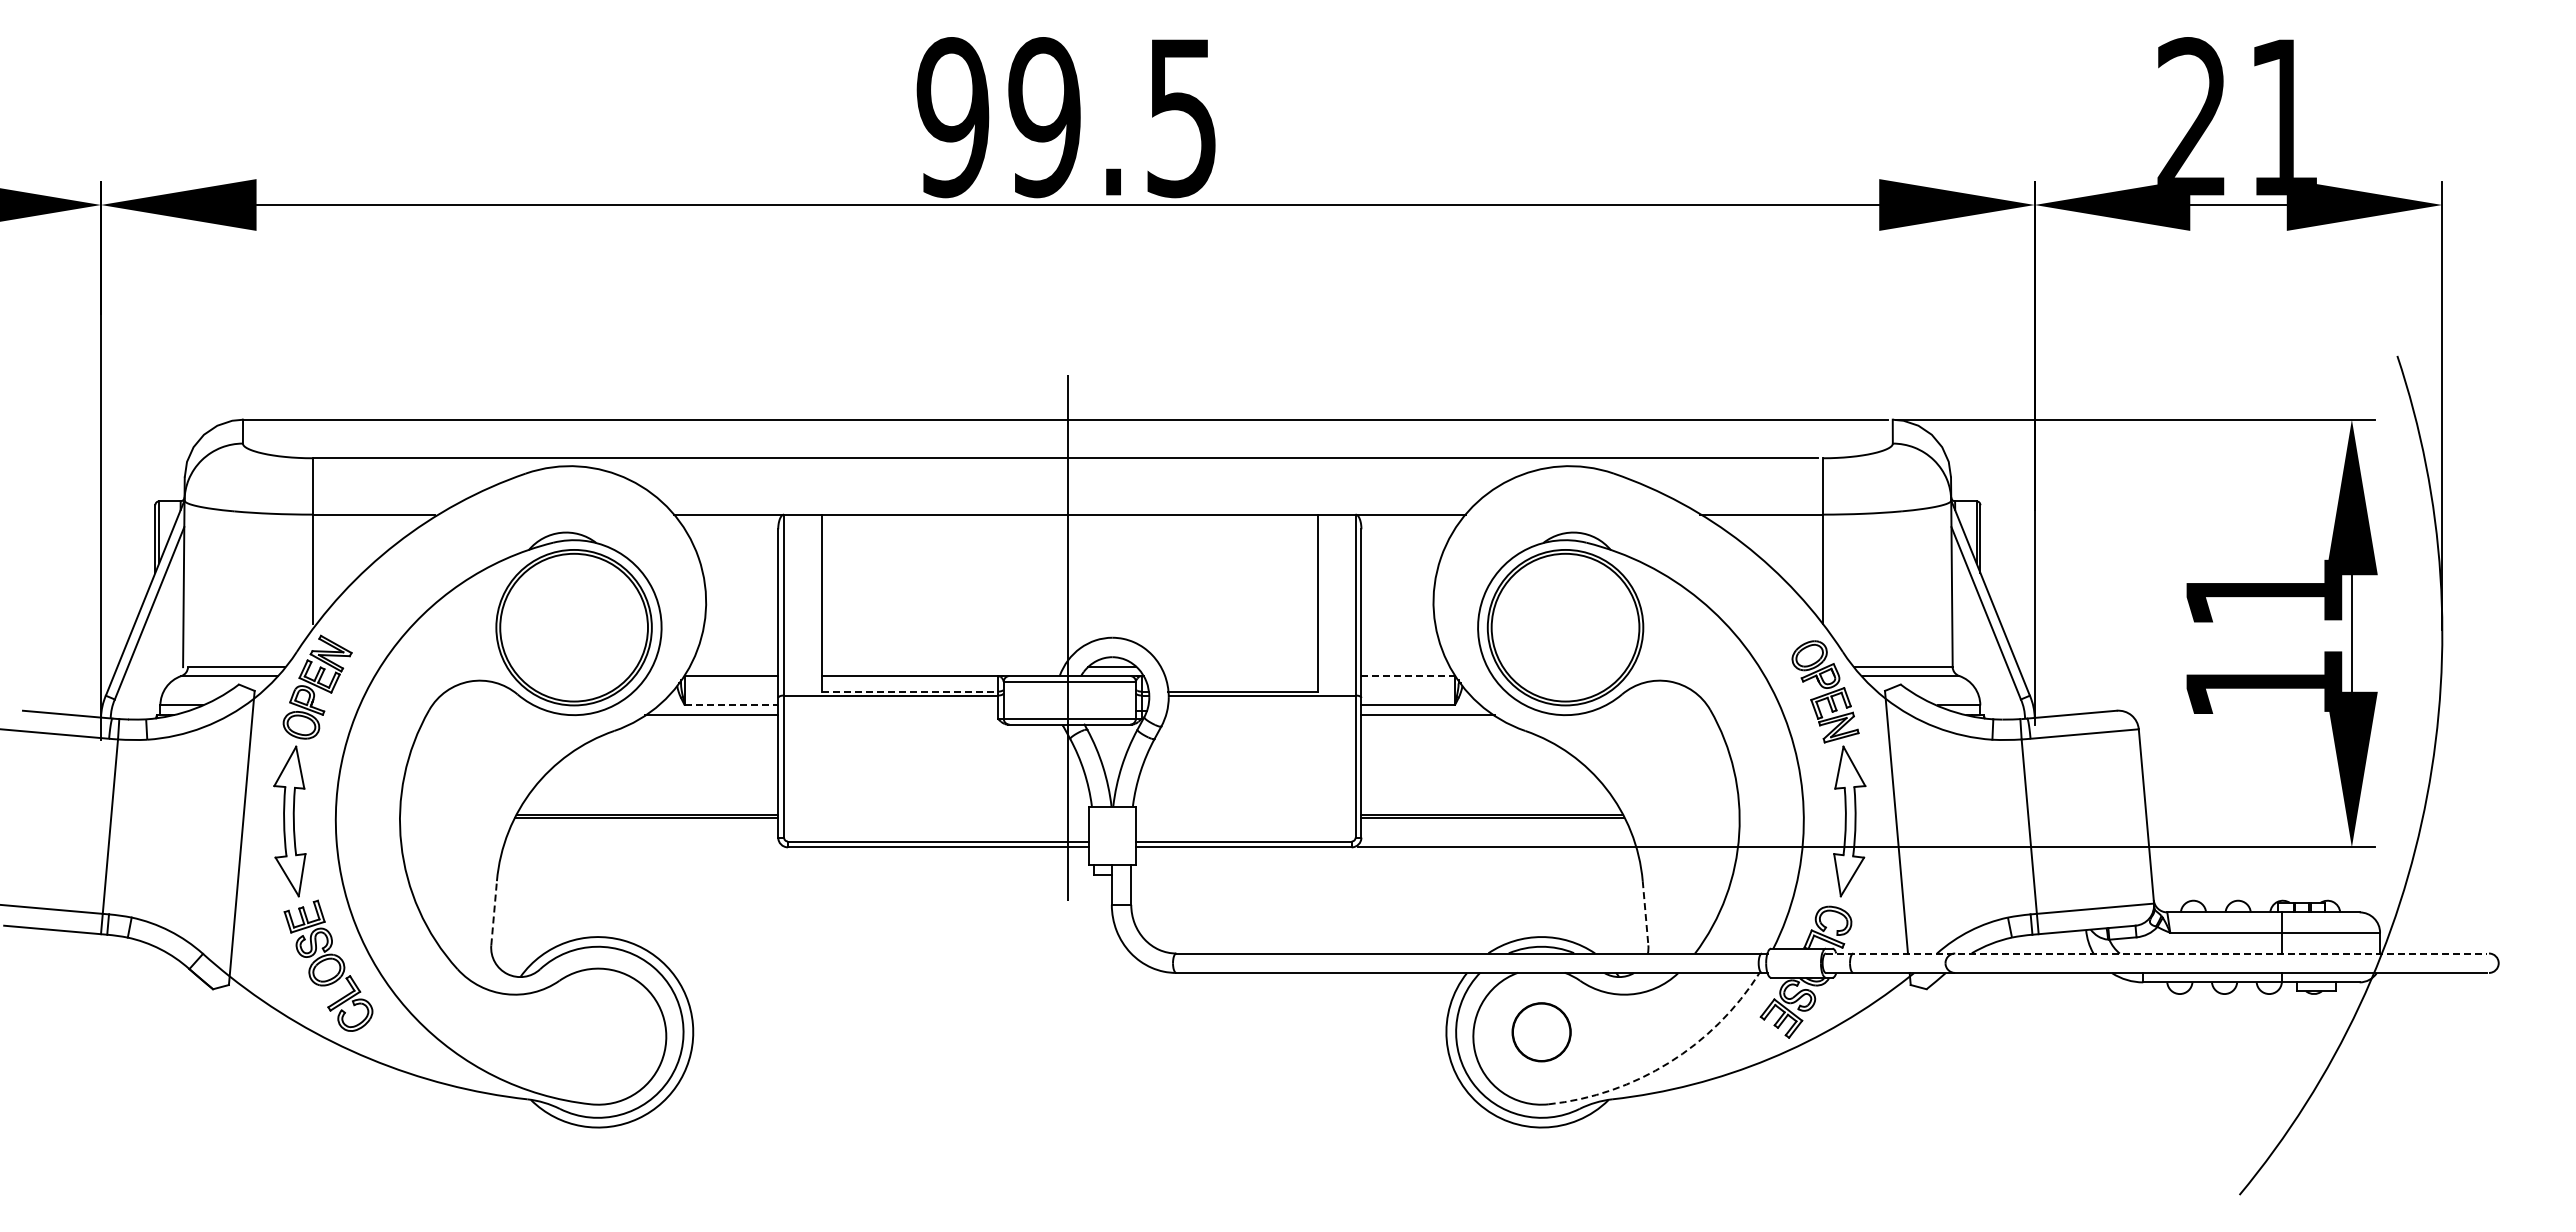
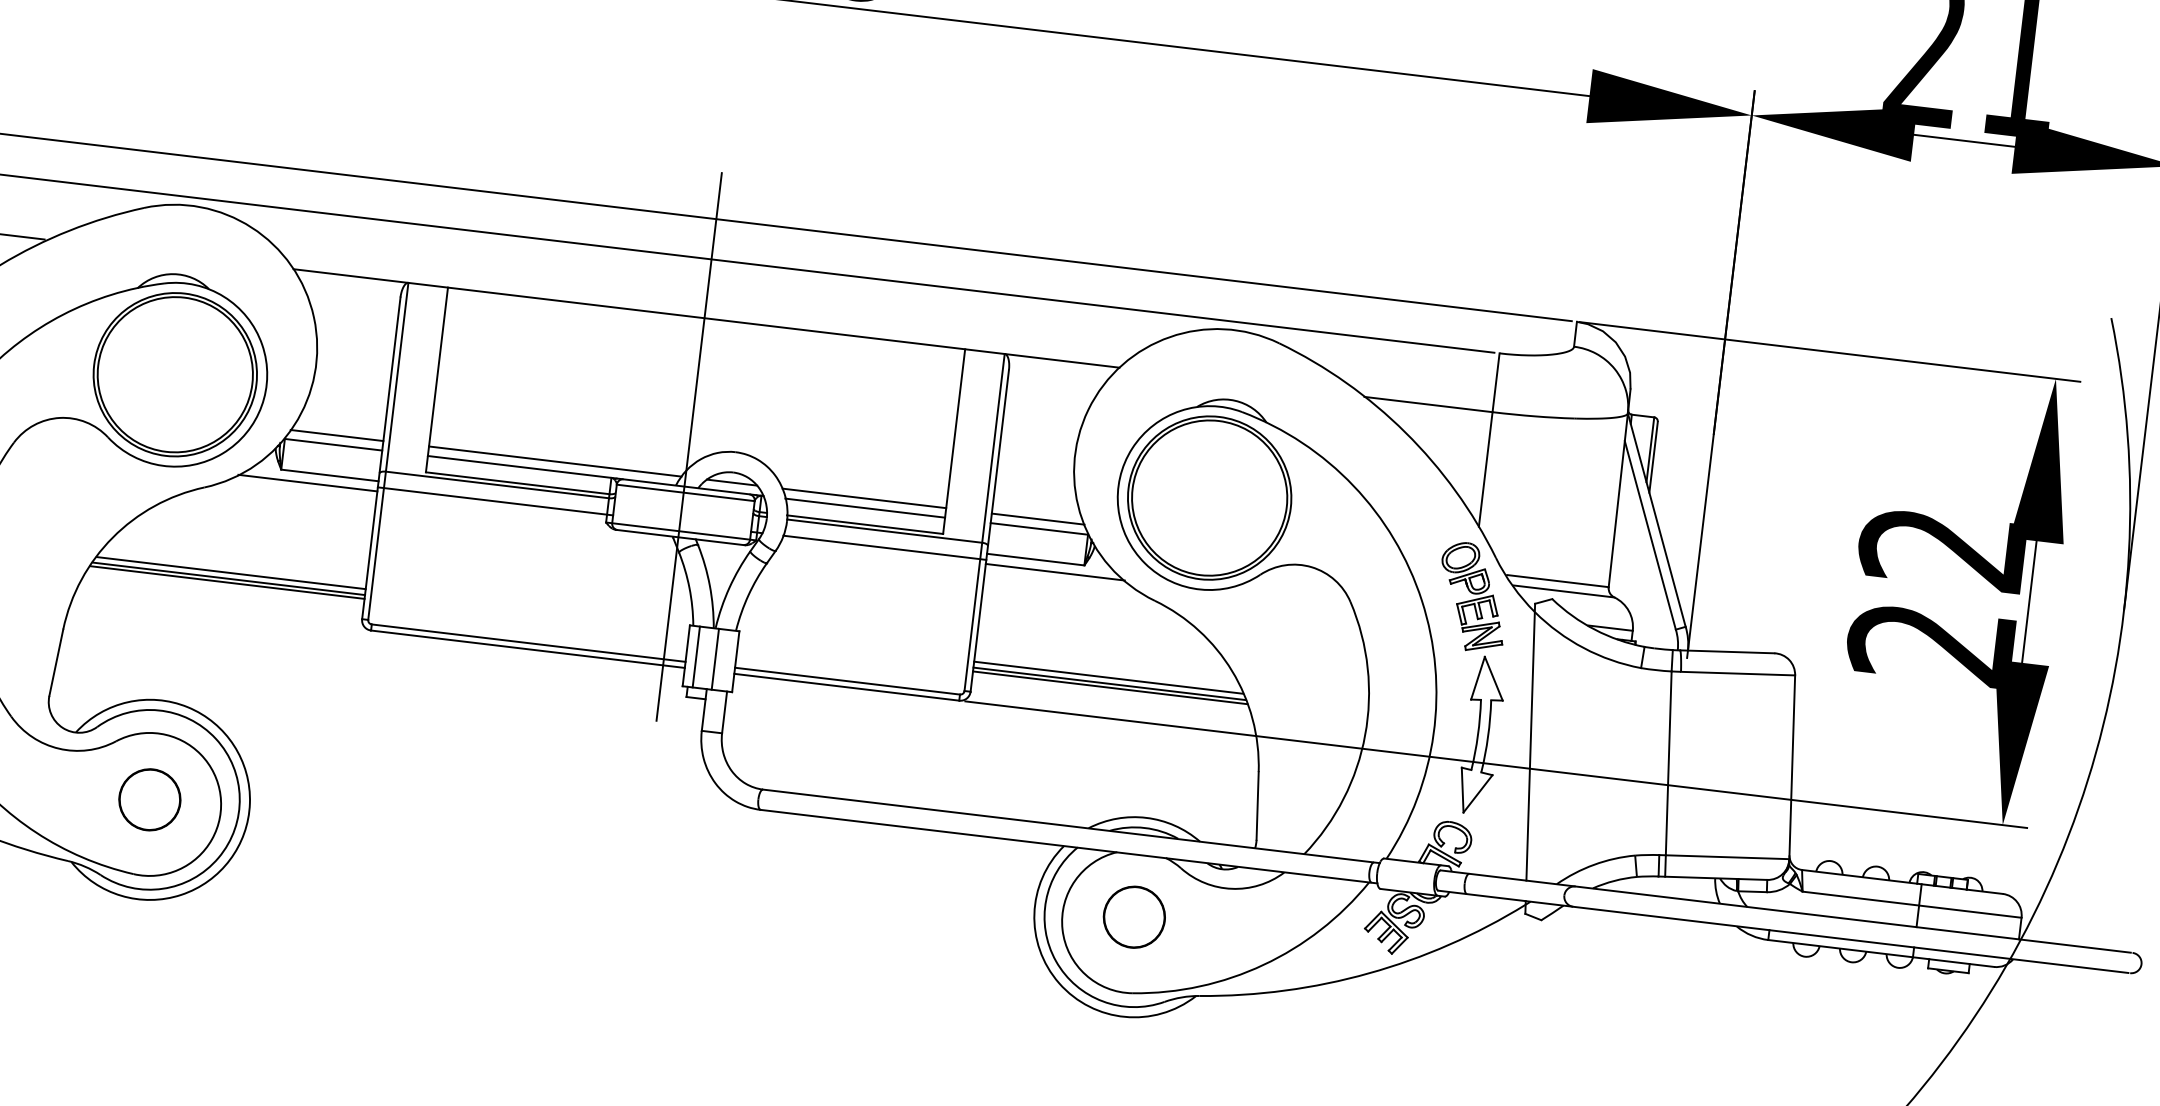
text: (2262, 639) -> (1935, 597), 11 -> 22
line: (733, 666) -> (336, 435), added
line: (942, 666) -> (554, 461), added
line: (1238, 666) -> (863, 497), added
line: (1405, 666) -> (1037, 518), added
line: (1240, 676) -> (864, 508), added
line: (1408, 676) -> (1039, 529), dashed -> solid
line: (909, 691) -> (517, 483), dashed -> solid
line: (731, 705) -> (329, 475), dashed -> solid
line: (890, 711) -> (494, 501), added
line: (1263, 711) -> (884, 547), added
line: (649, 808) -> (231, 572), added
line: (1490, 808) -> (1108, 677), added
line: (1098, 835) -> (696, 656), added
line: (1116, 835) -> (715, 659), added
line: (494, 912) -> (56, 661), dashed -> solid
line: (1645, 913) -> (1257, 806), dashed -> solid
line: (2156, 953) -> (1785, 911), dashed -> solid
circle: (598, 1032) -> (150, 800), added
arc: (1669, 1062) -> (1264, 964), dashed -> solid

